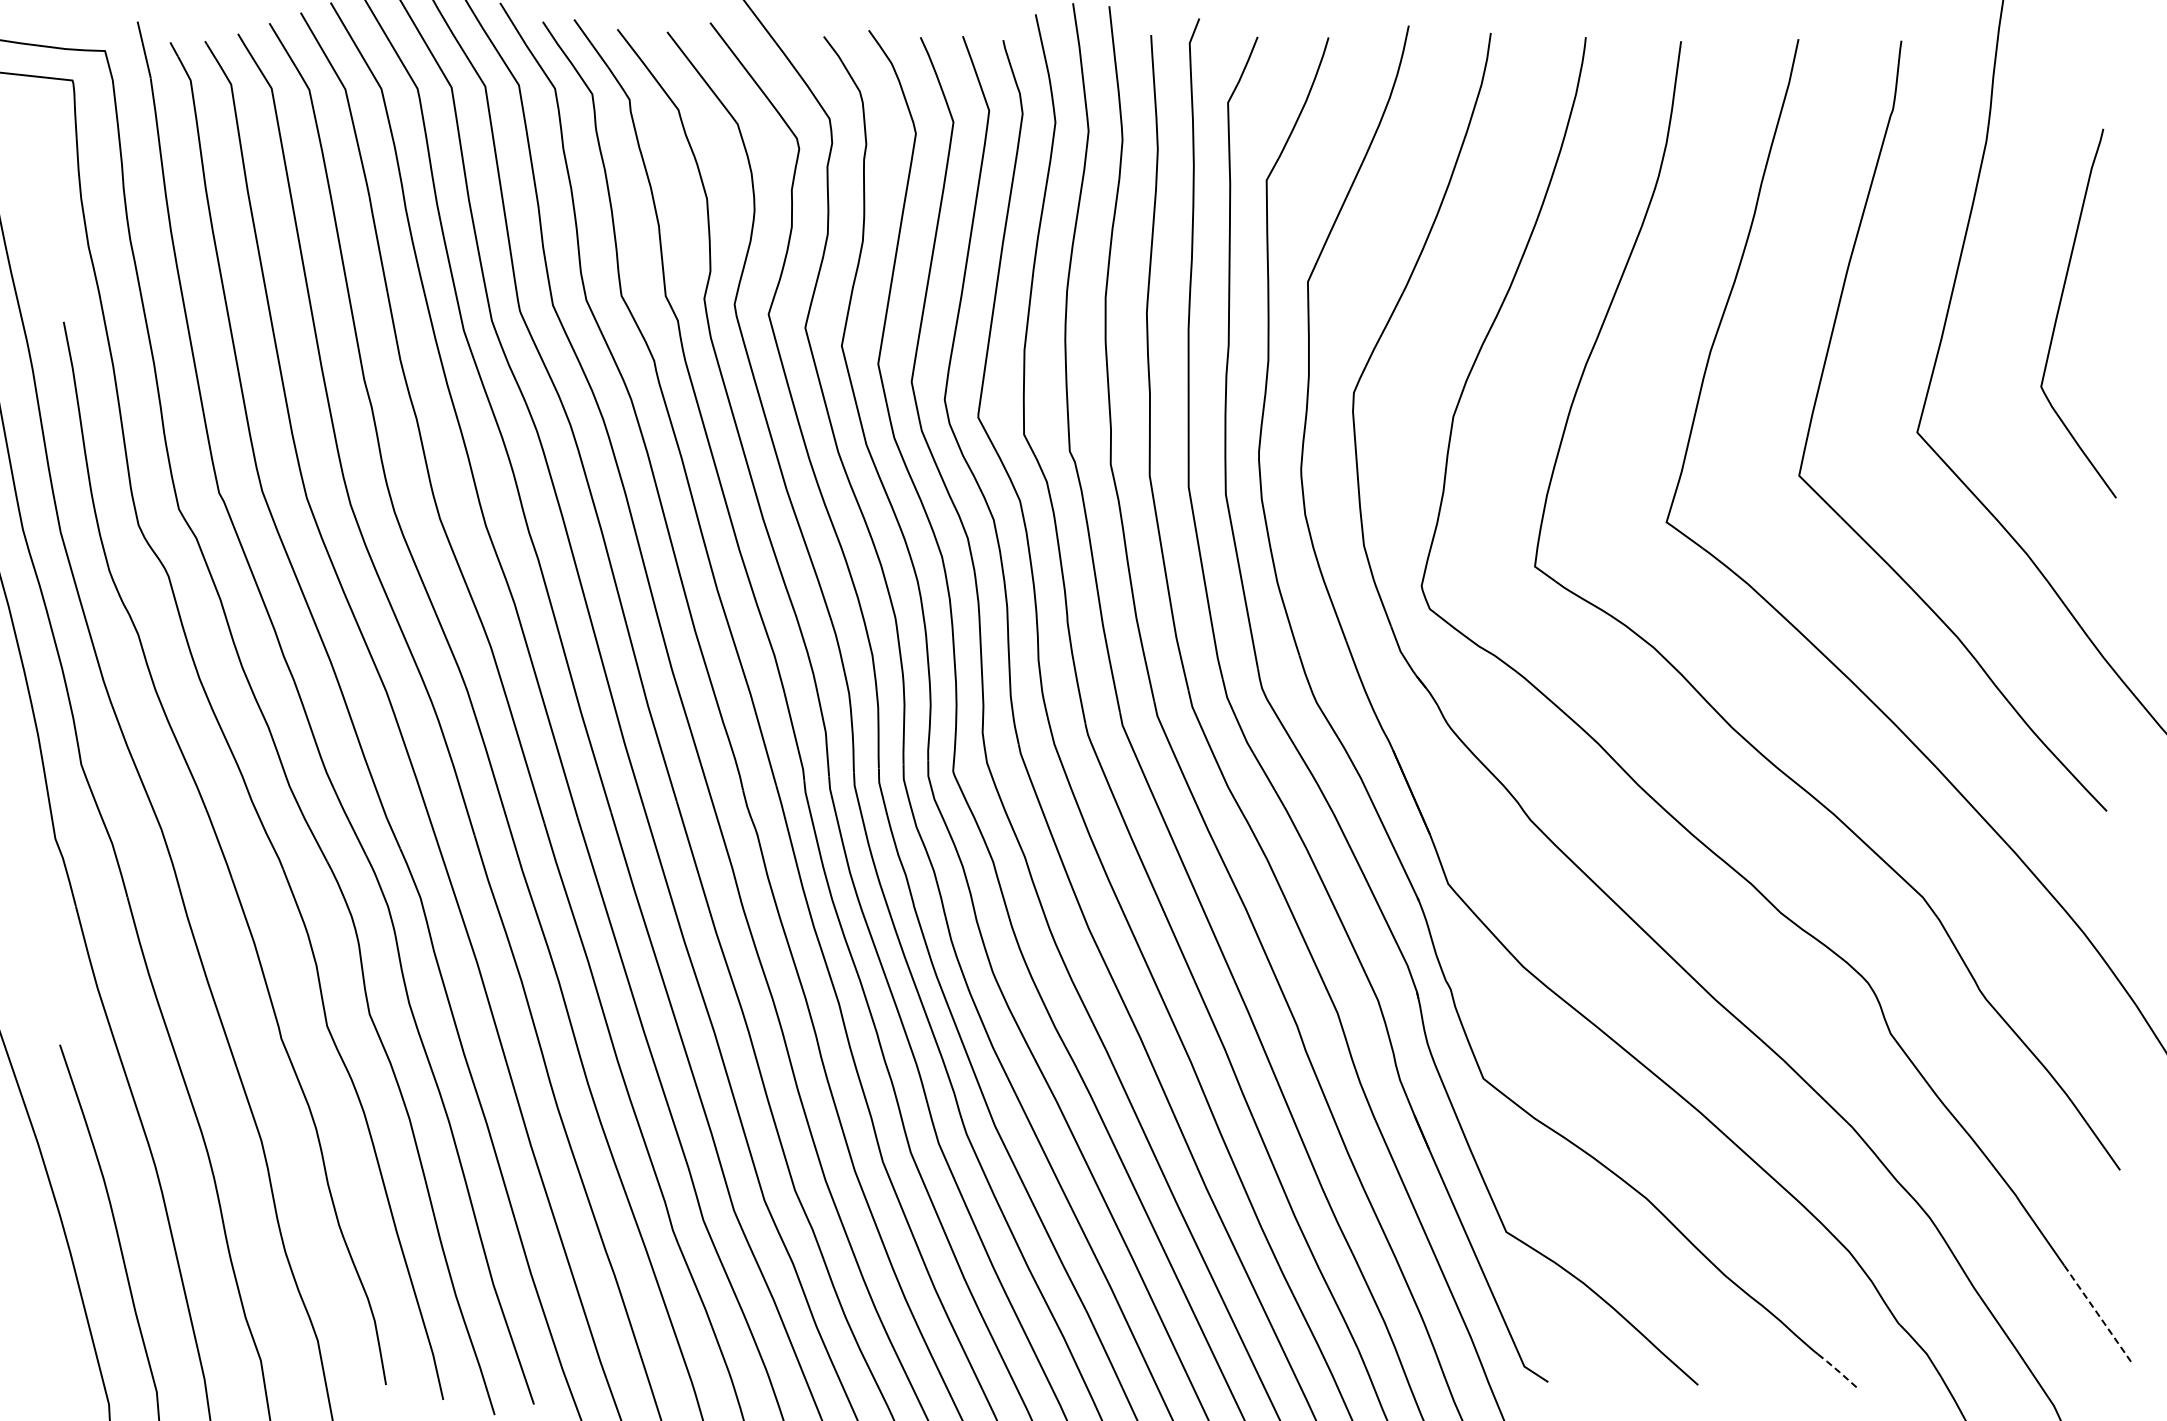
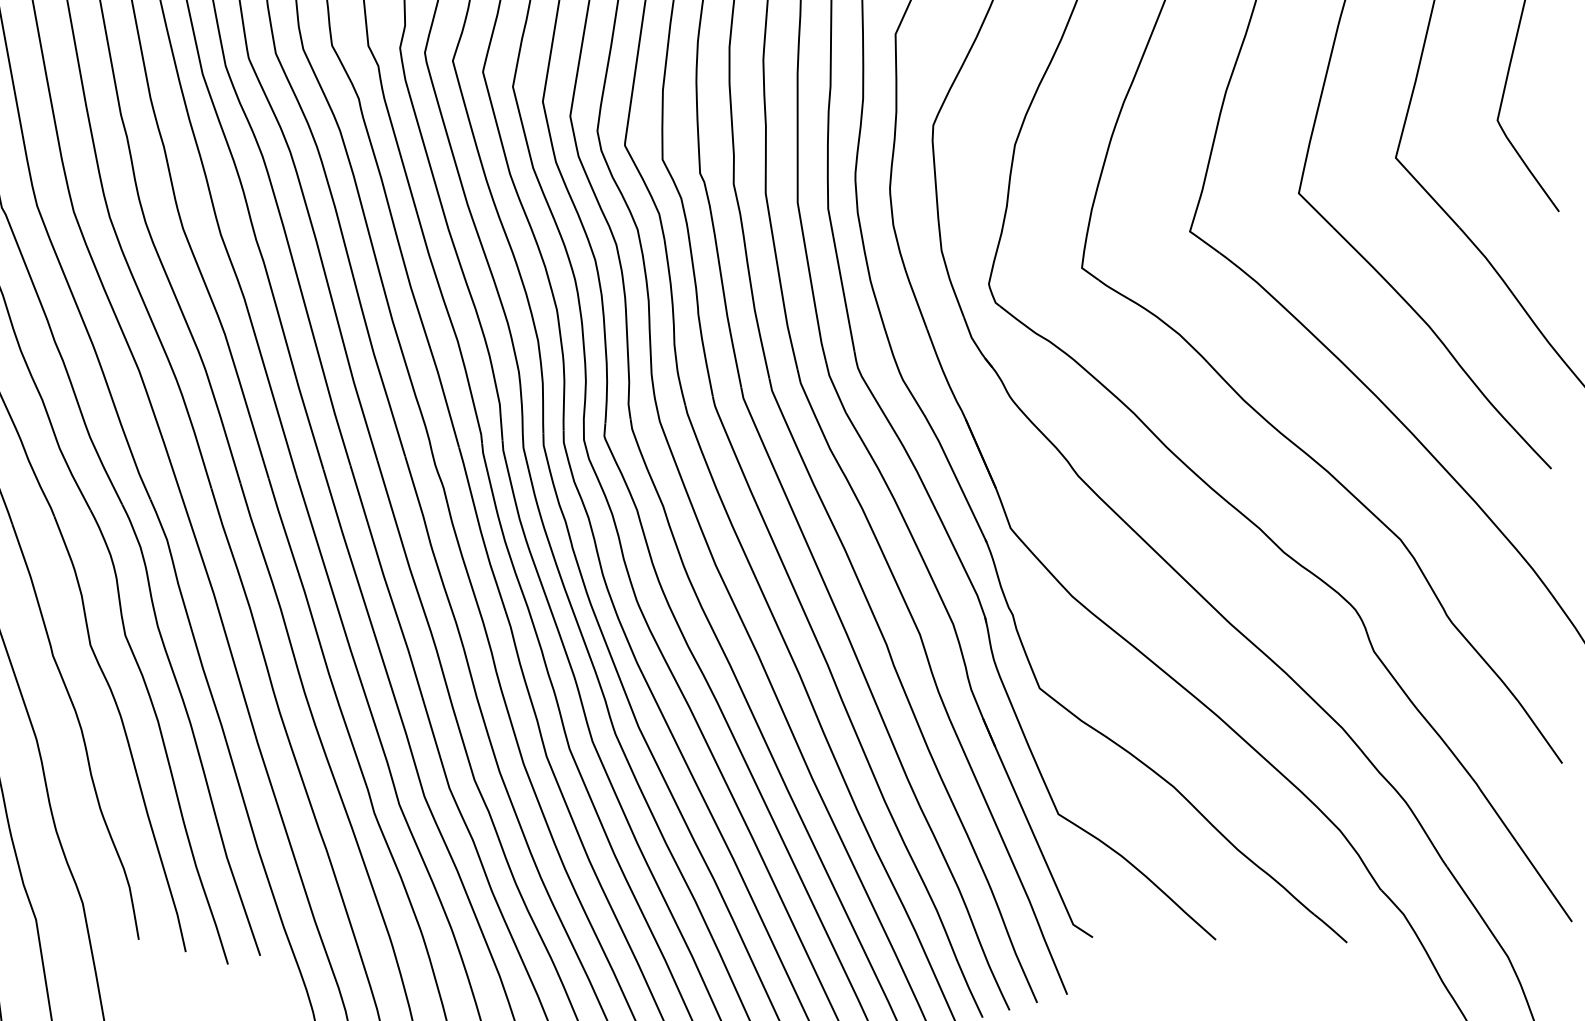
line: (2098, 1314) -> (1544, 881), dashed -> solid
line: (1838, 1371) -> (1331, 928), dashed -> solid

